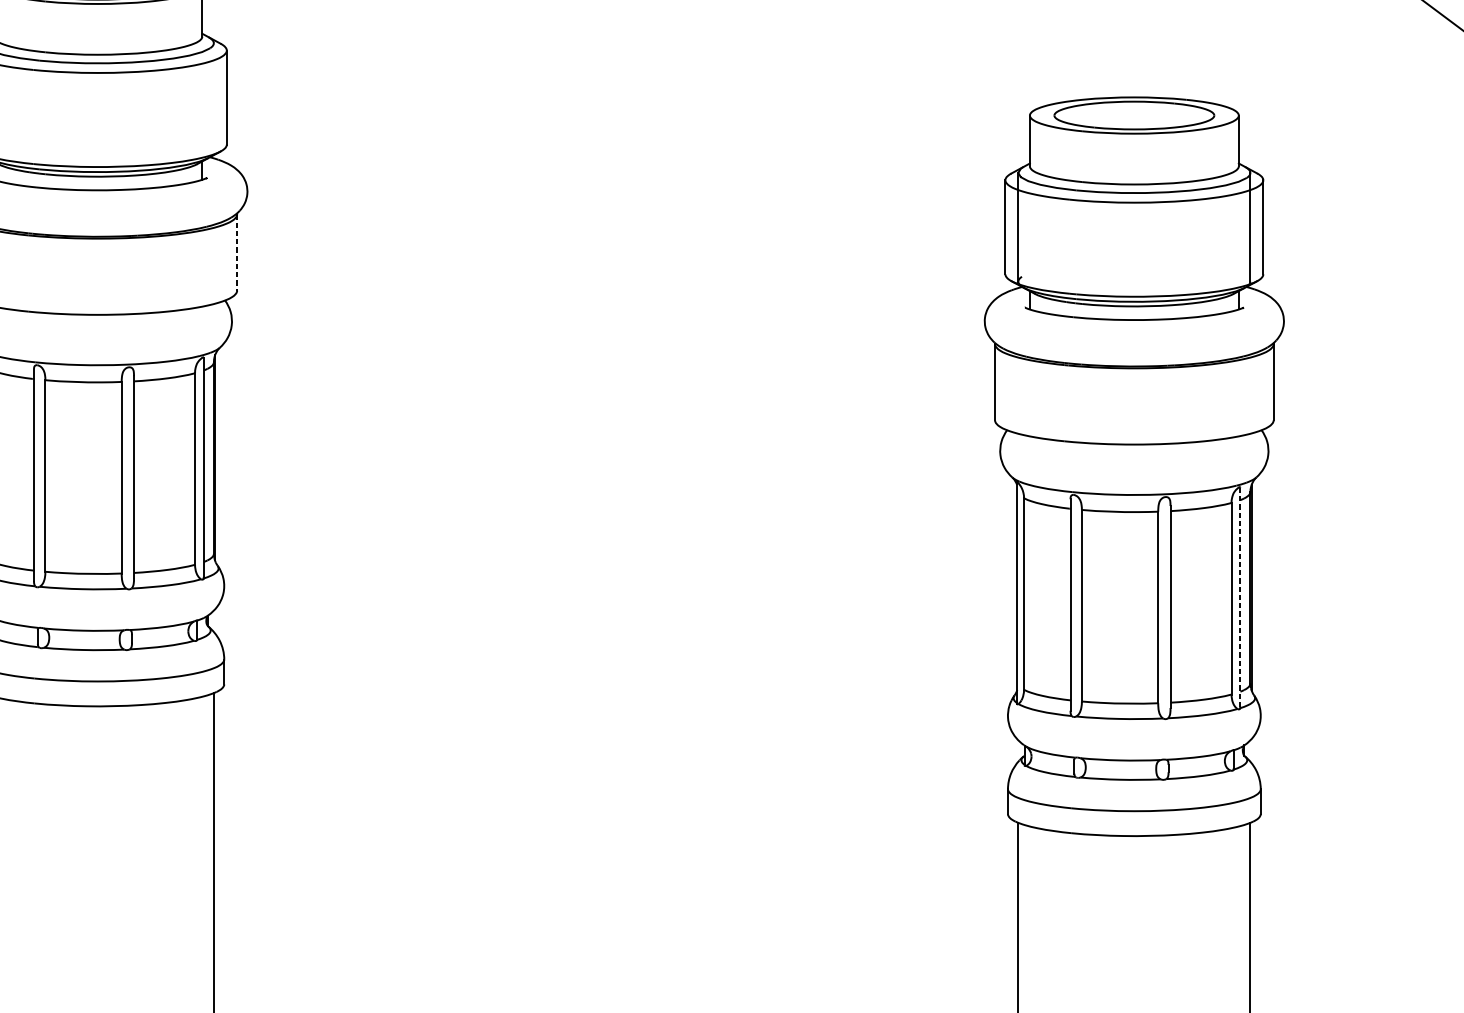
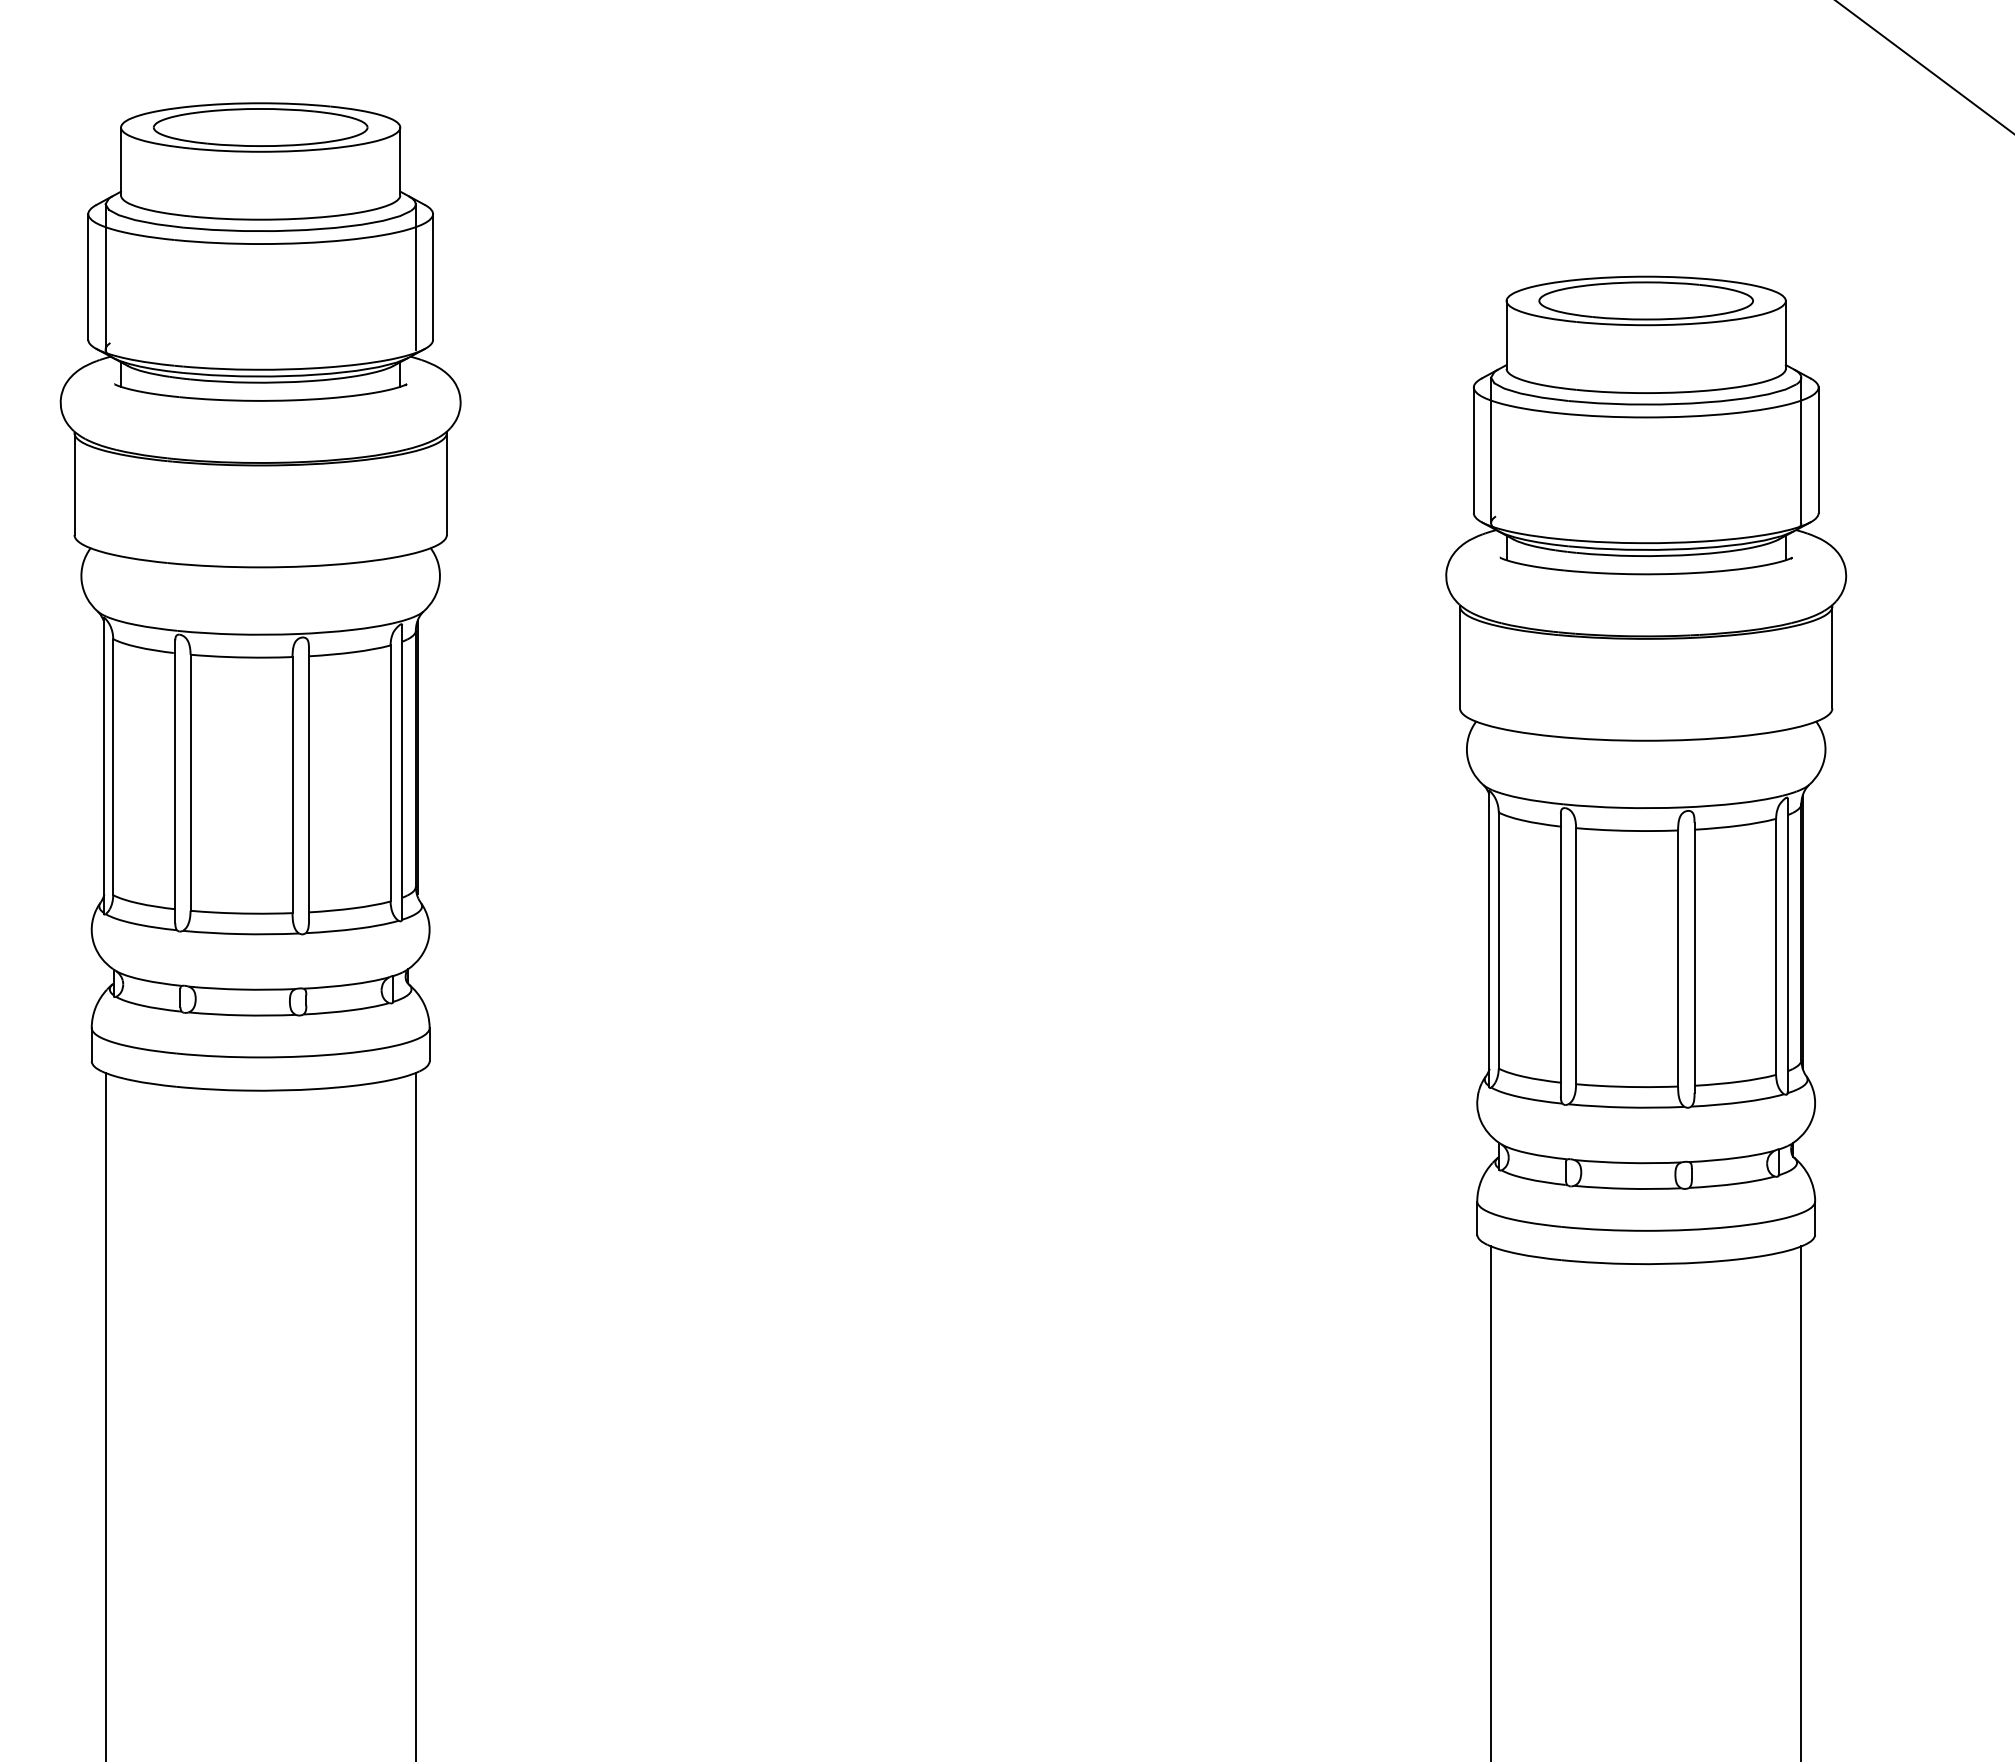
line: (213, 97) -> (415, 276), added
line: (236, 252) -> (446, 484), dashed -> solid
line: (1240, 597) -> (1787, 945), dashed -> solid

